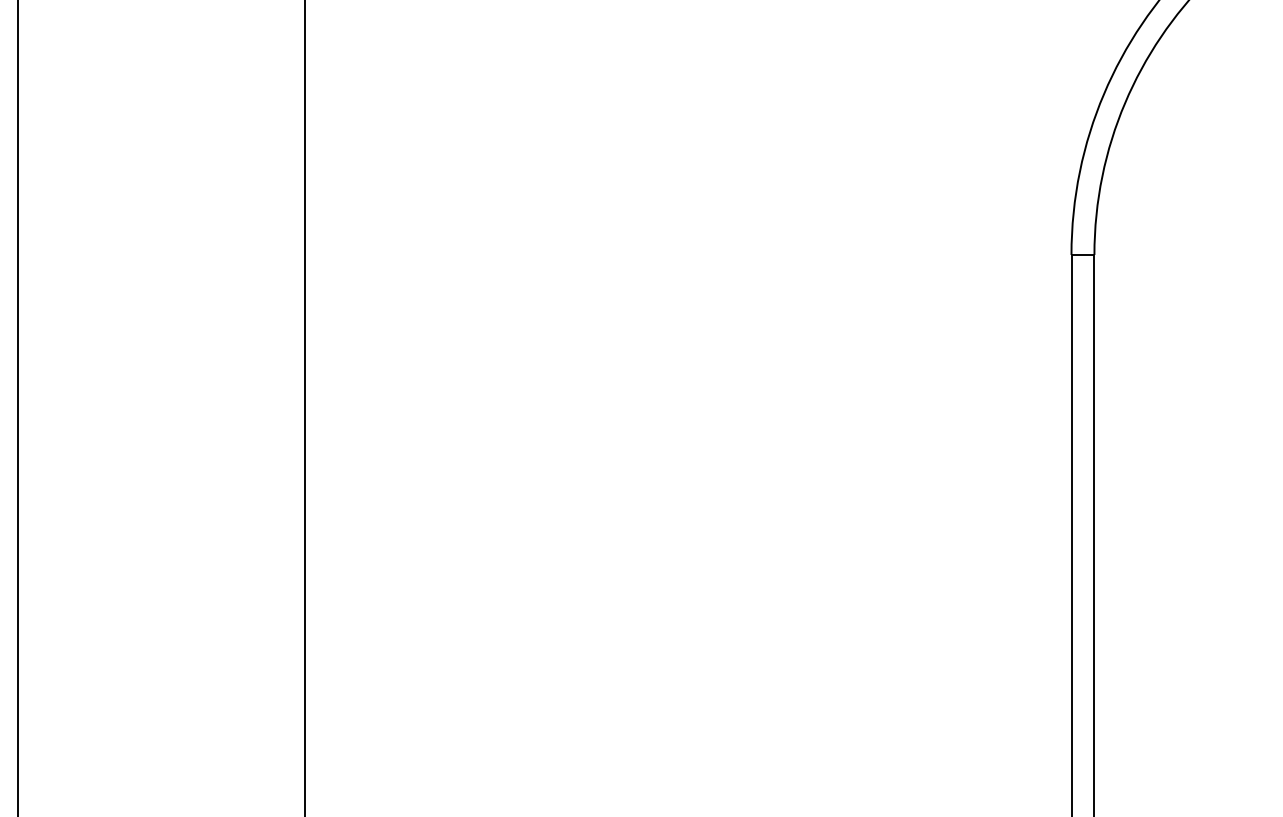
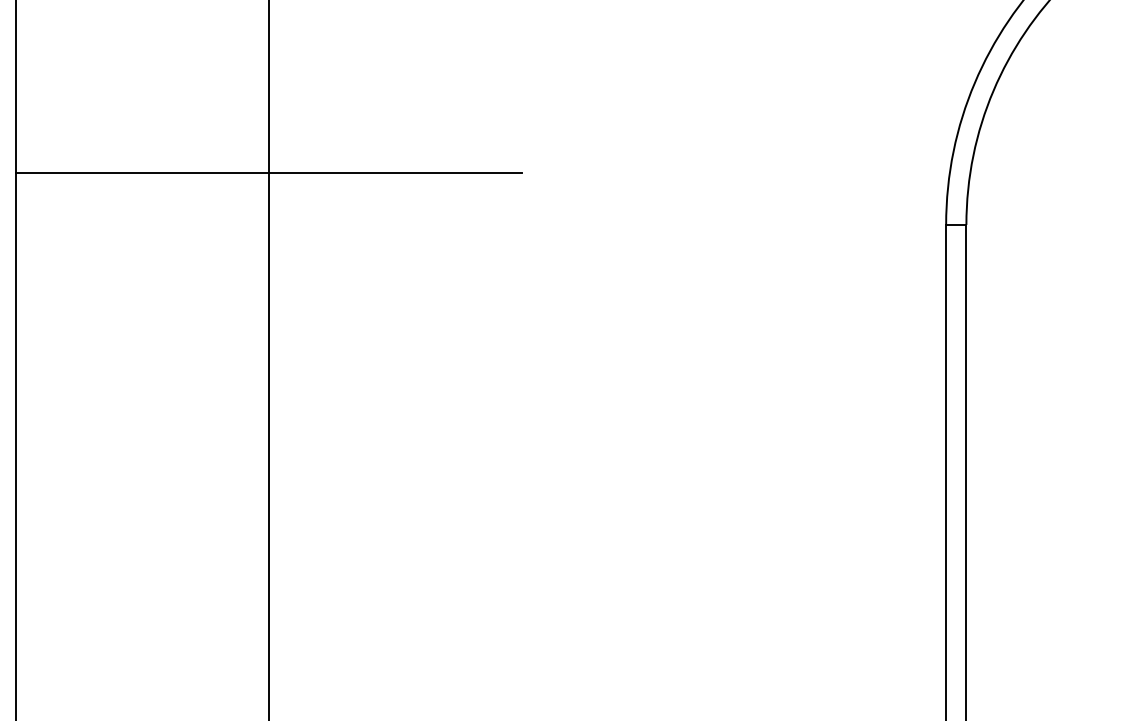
line: (305, 195) -> (269, 172), added

